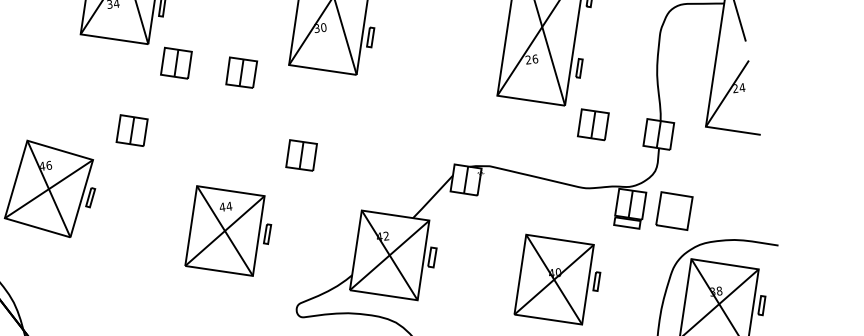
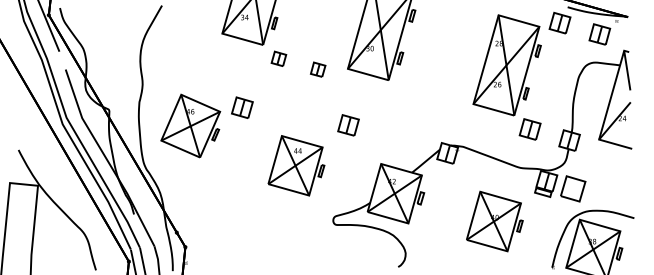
part: (175, 62) -> (278, 58), size x0.7
part: (240, 72) -> (317, 69), size x0.7
part: (132, 130) -> (242, 107), moved

